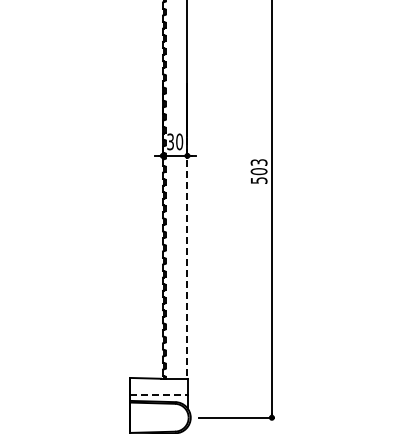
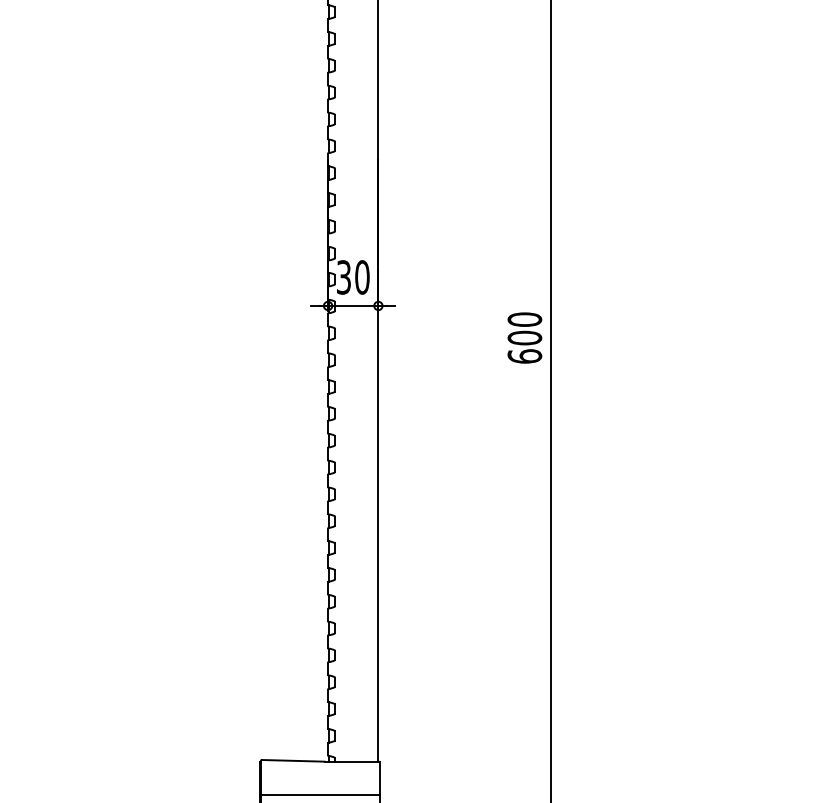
text: (258, 171) -> (523, 337), 503 -> 600
line: (187, 258) -> (378, 515), dashed -> solid
line: (158, 395) -> (319, 795), dashed -> solid

